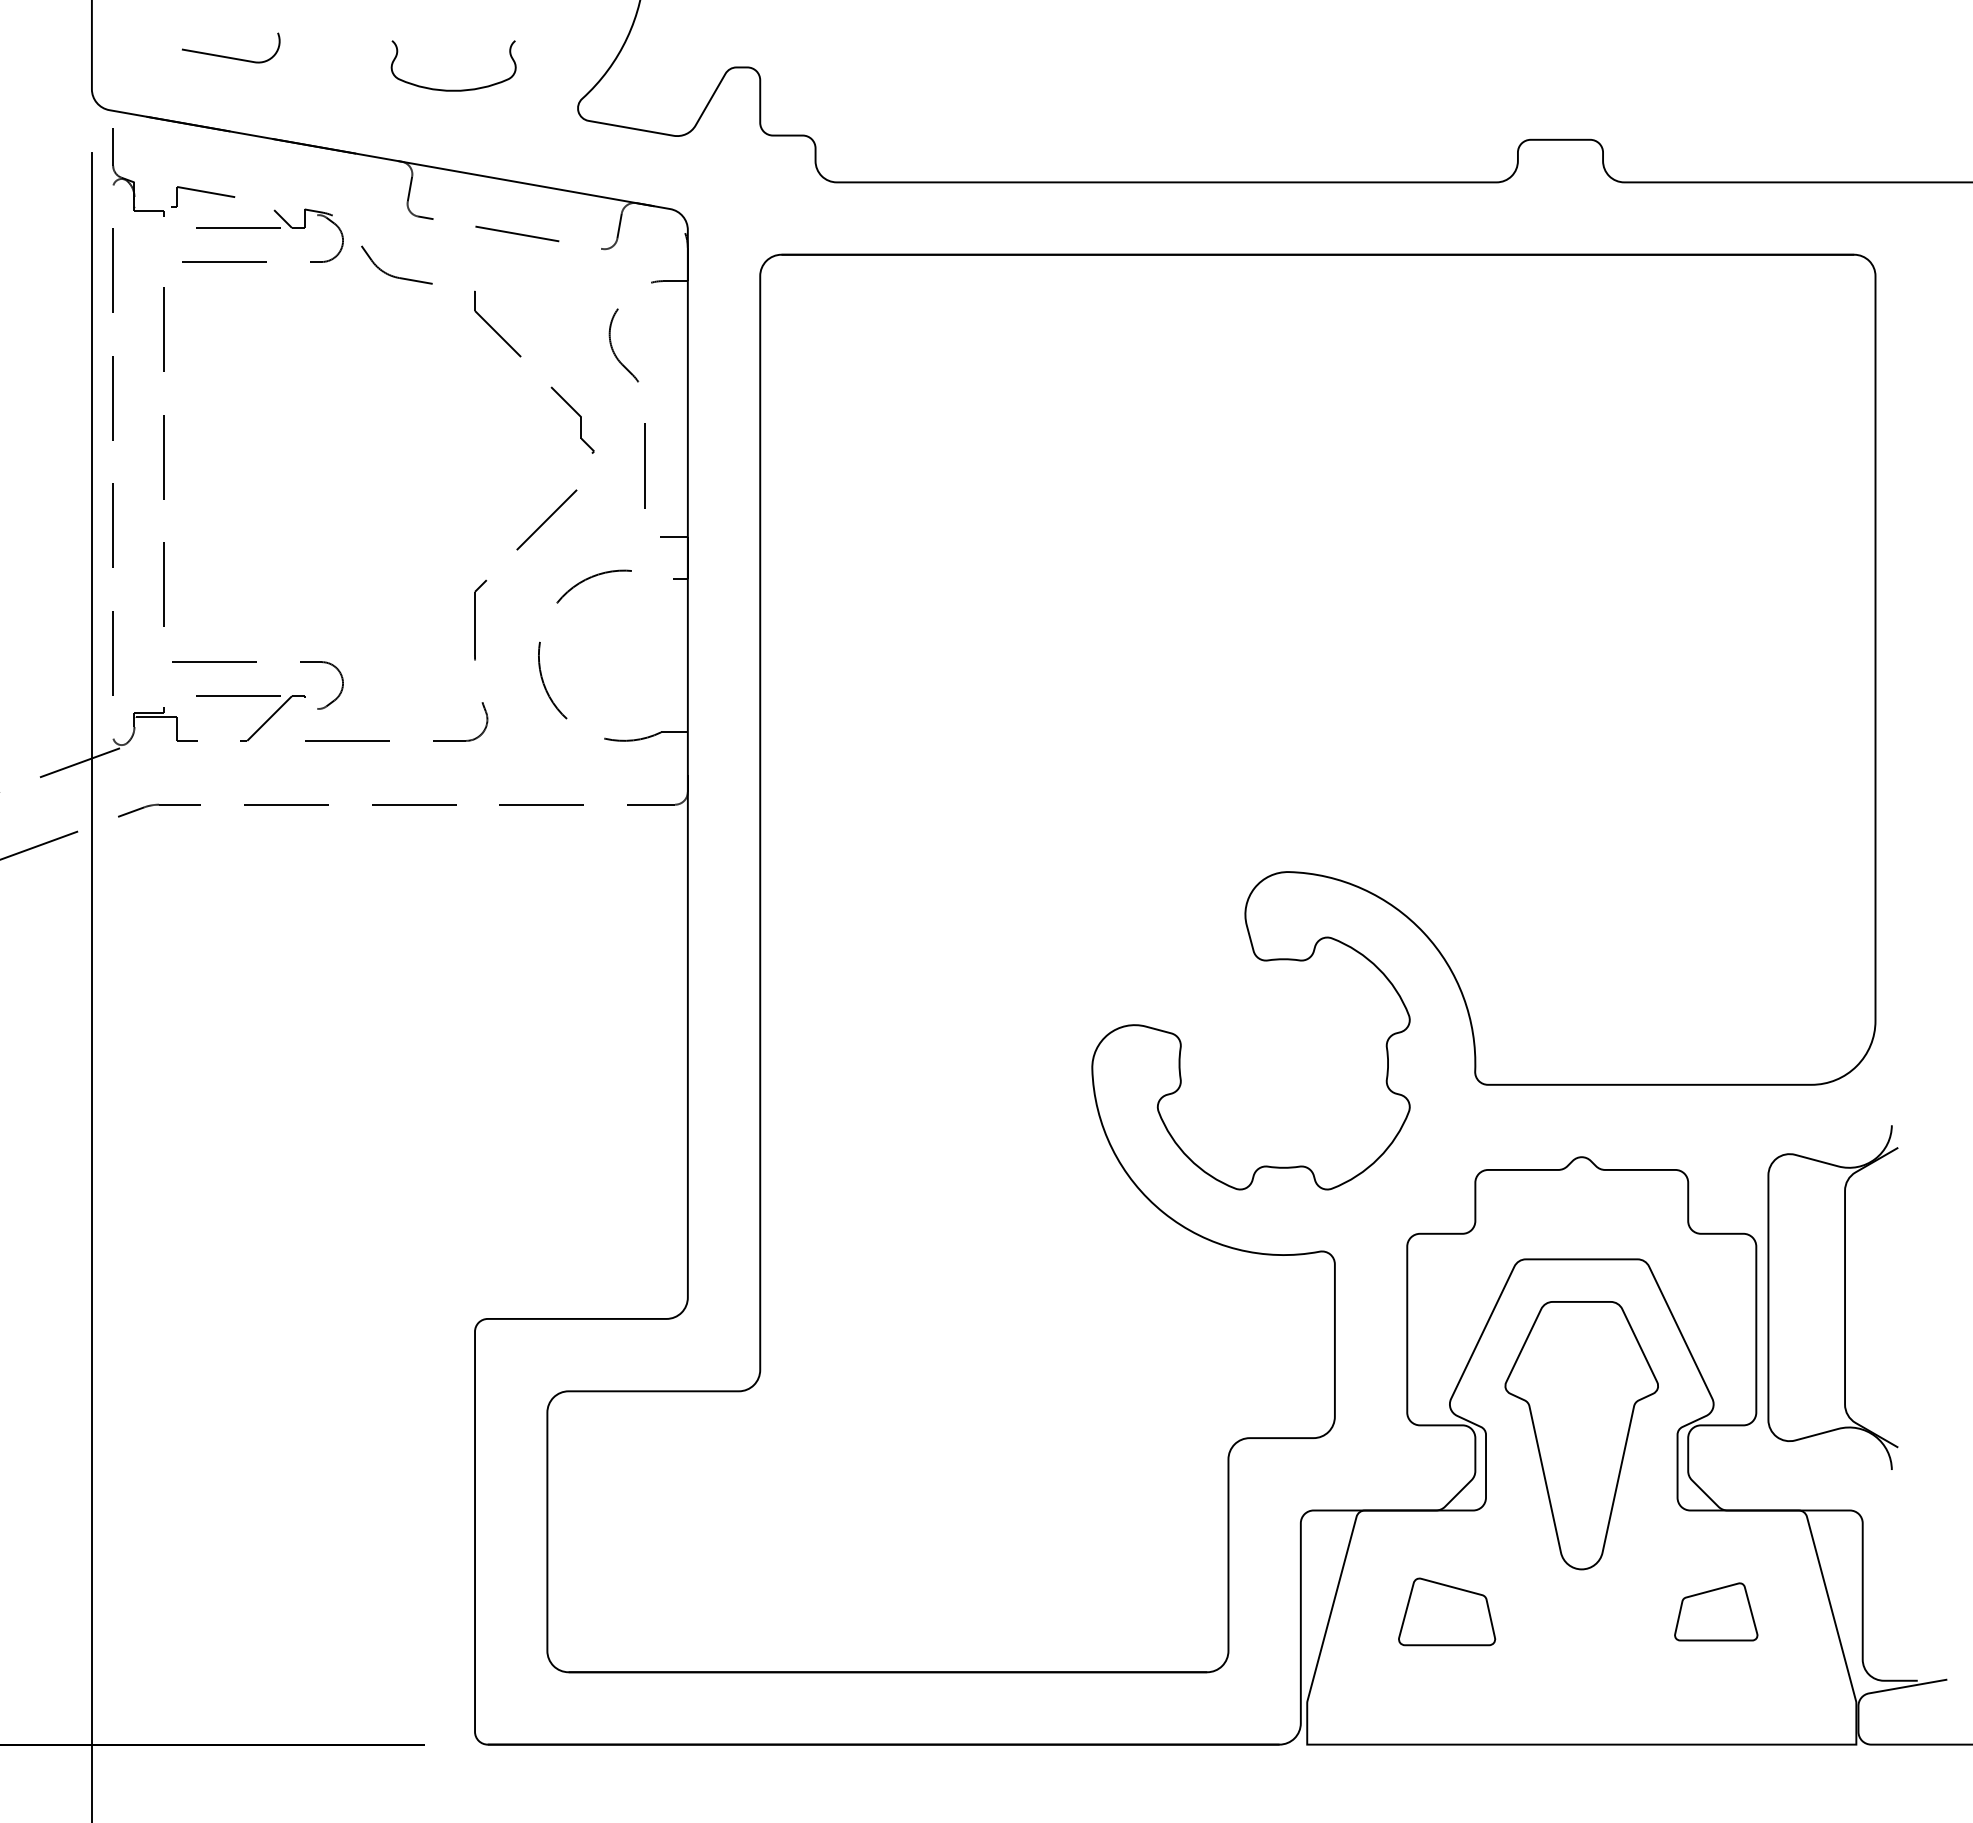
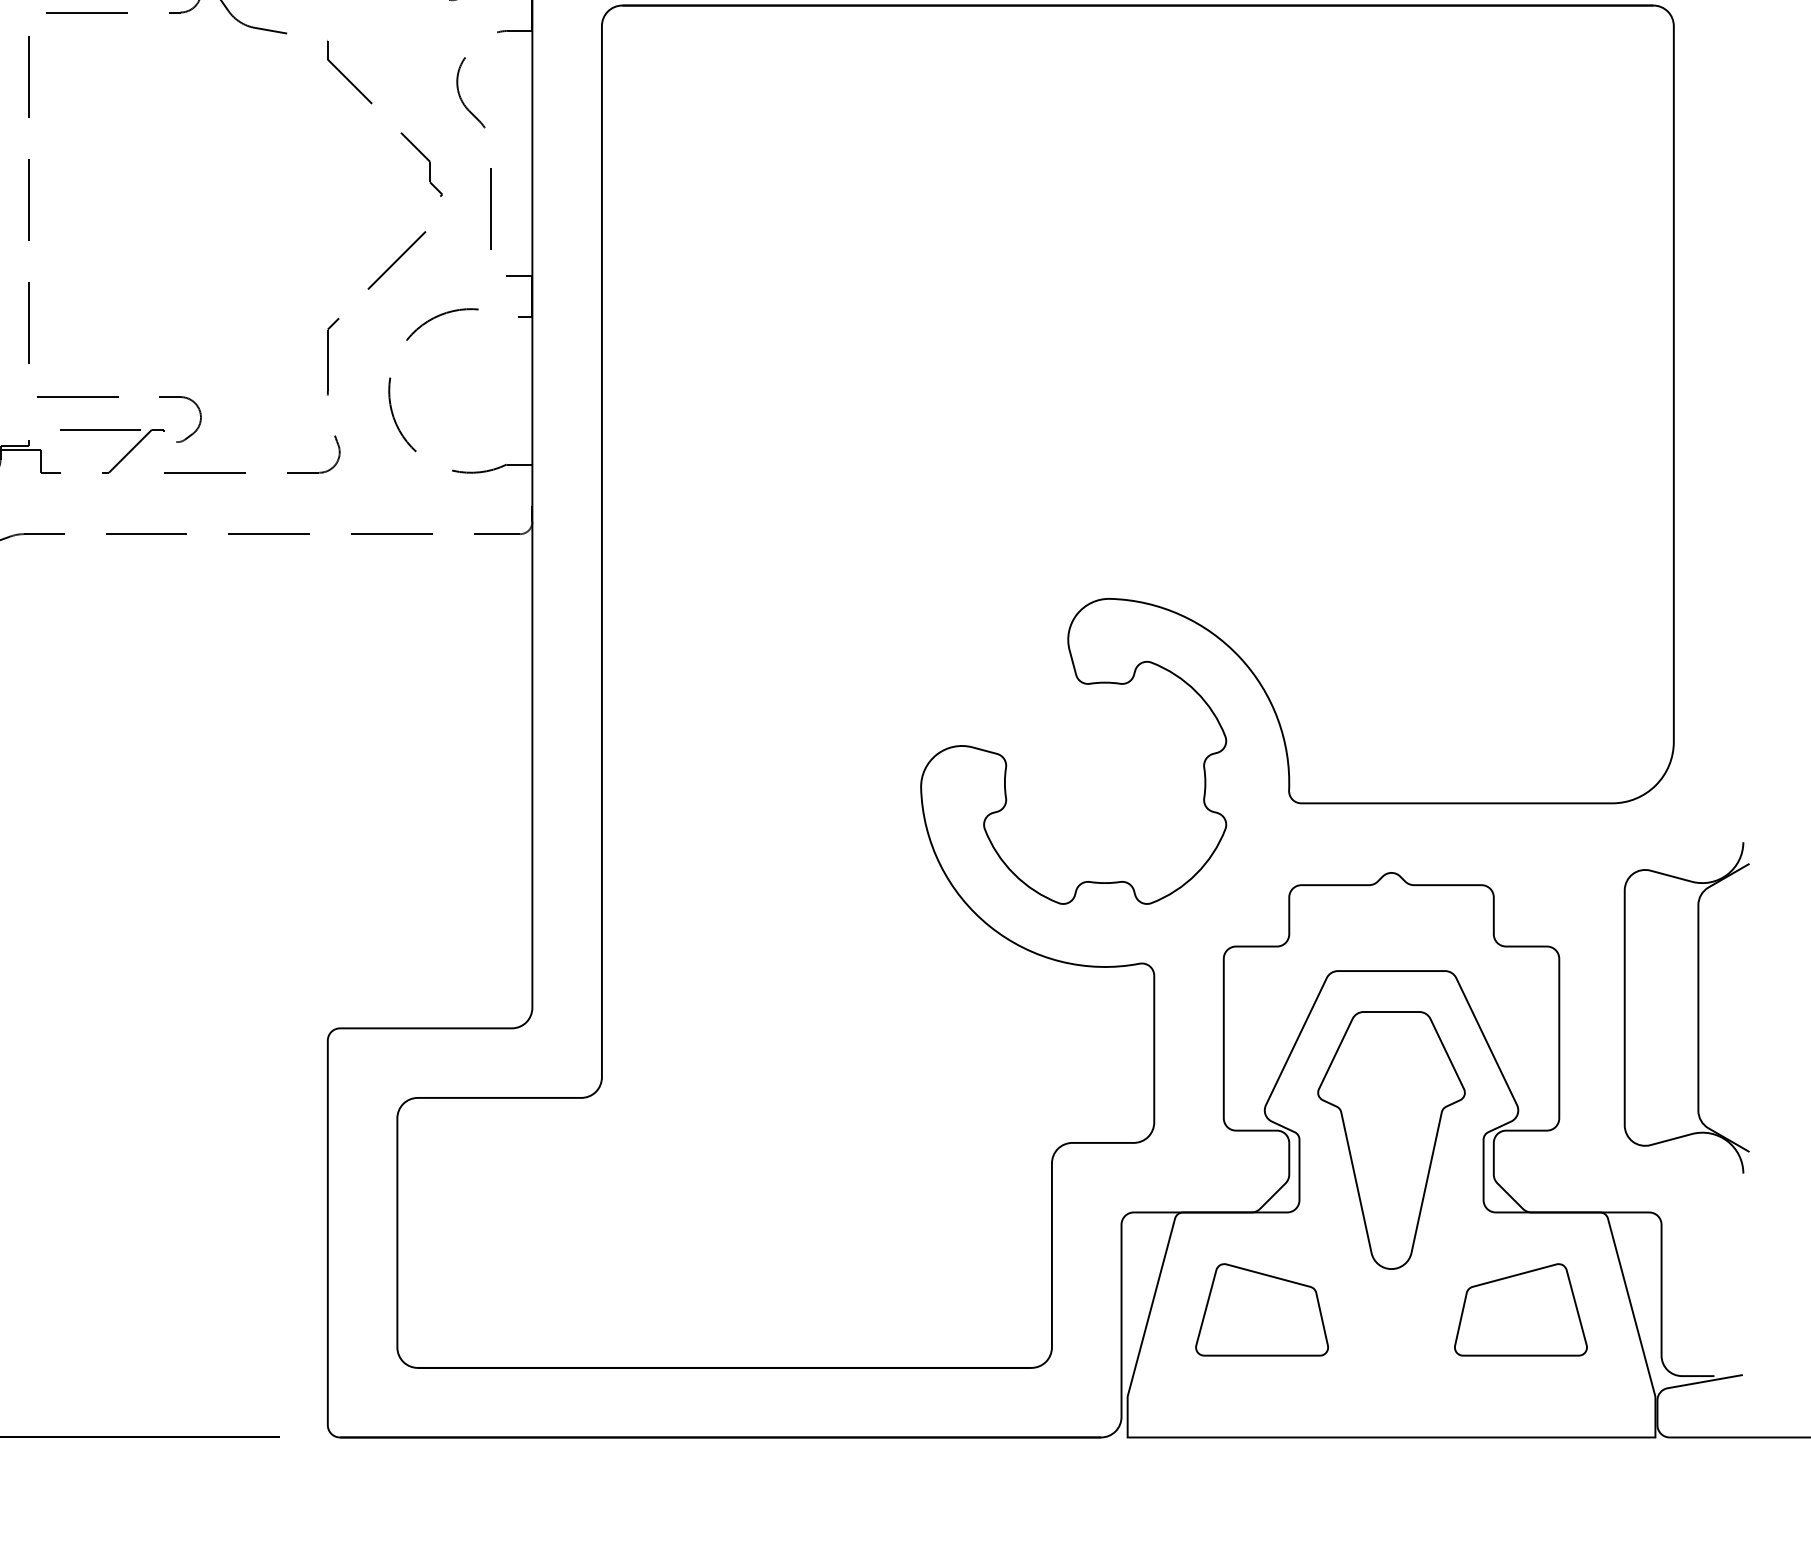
part: (1832, 1297) -> (1686, 1007), moved
part: (1446, 1611) -> (1261, 1309), size x1.43
part: (1715, 1611) -> (1520, 1309), size x1.67

